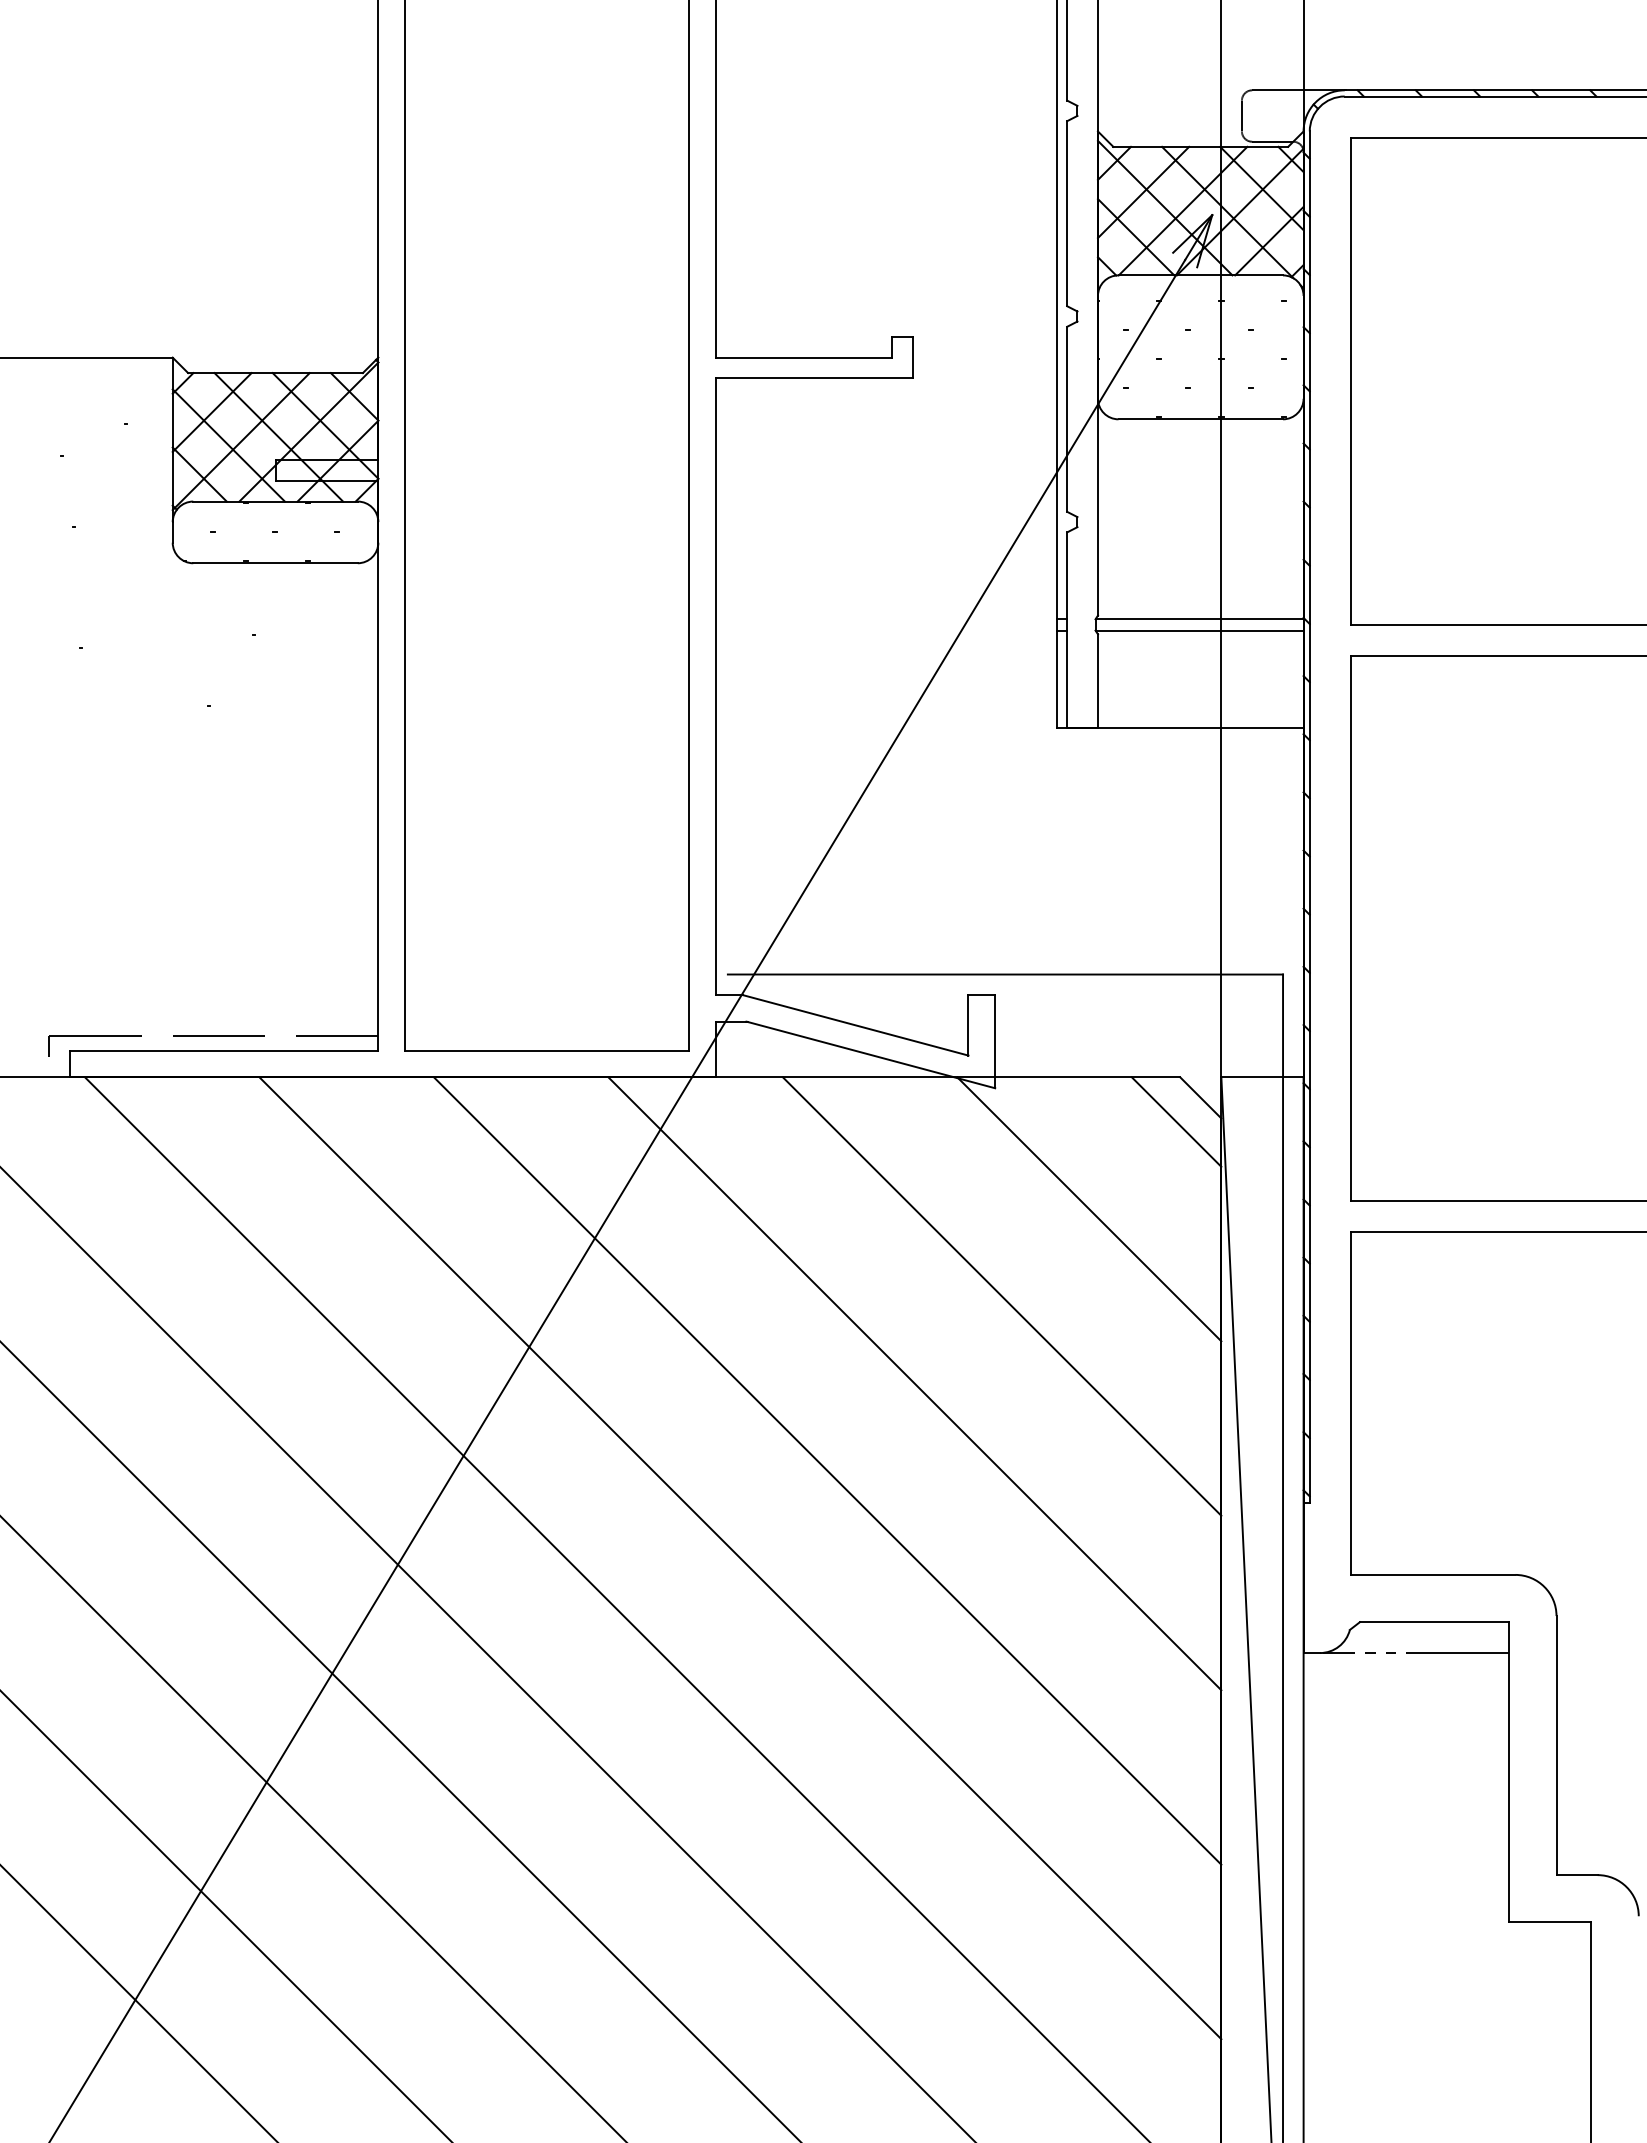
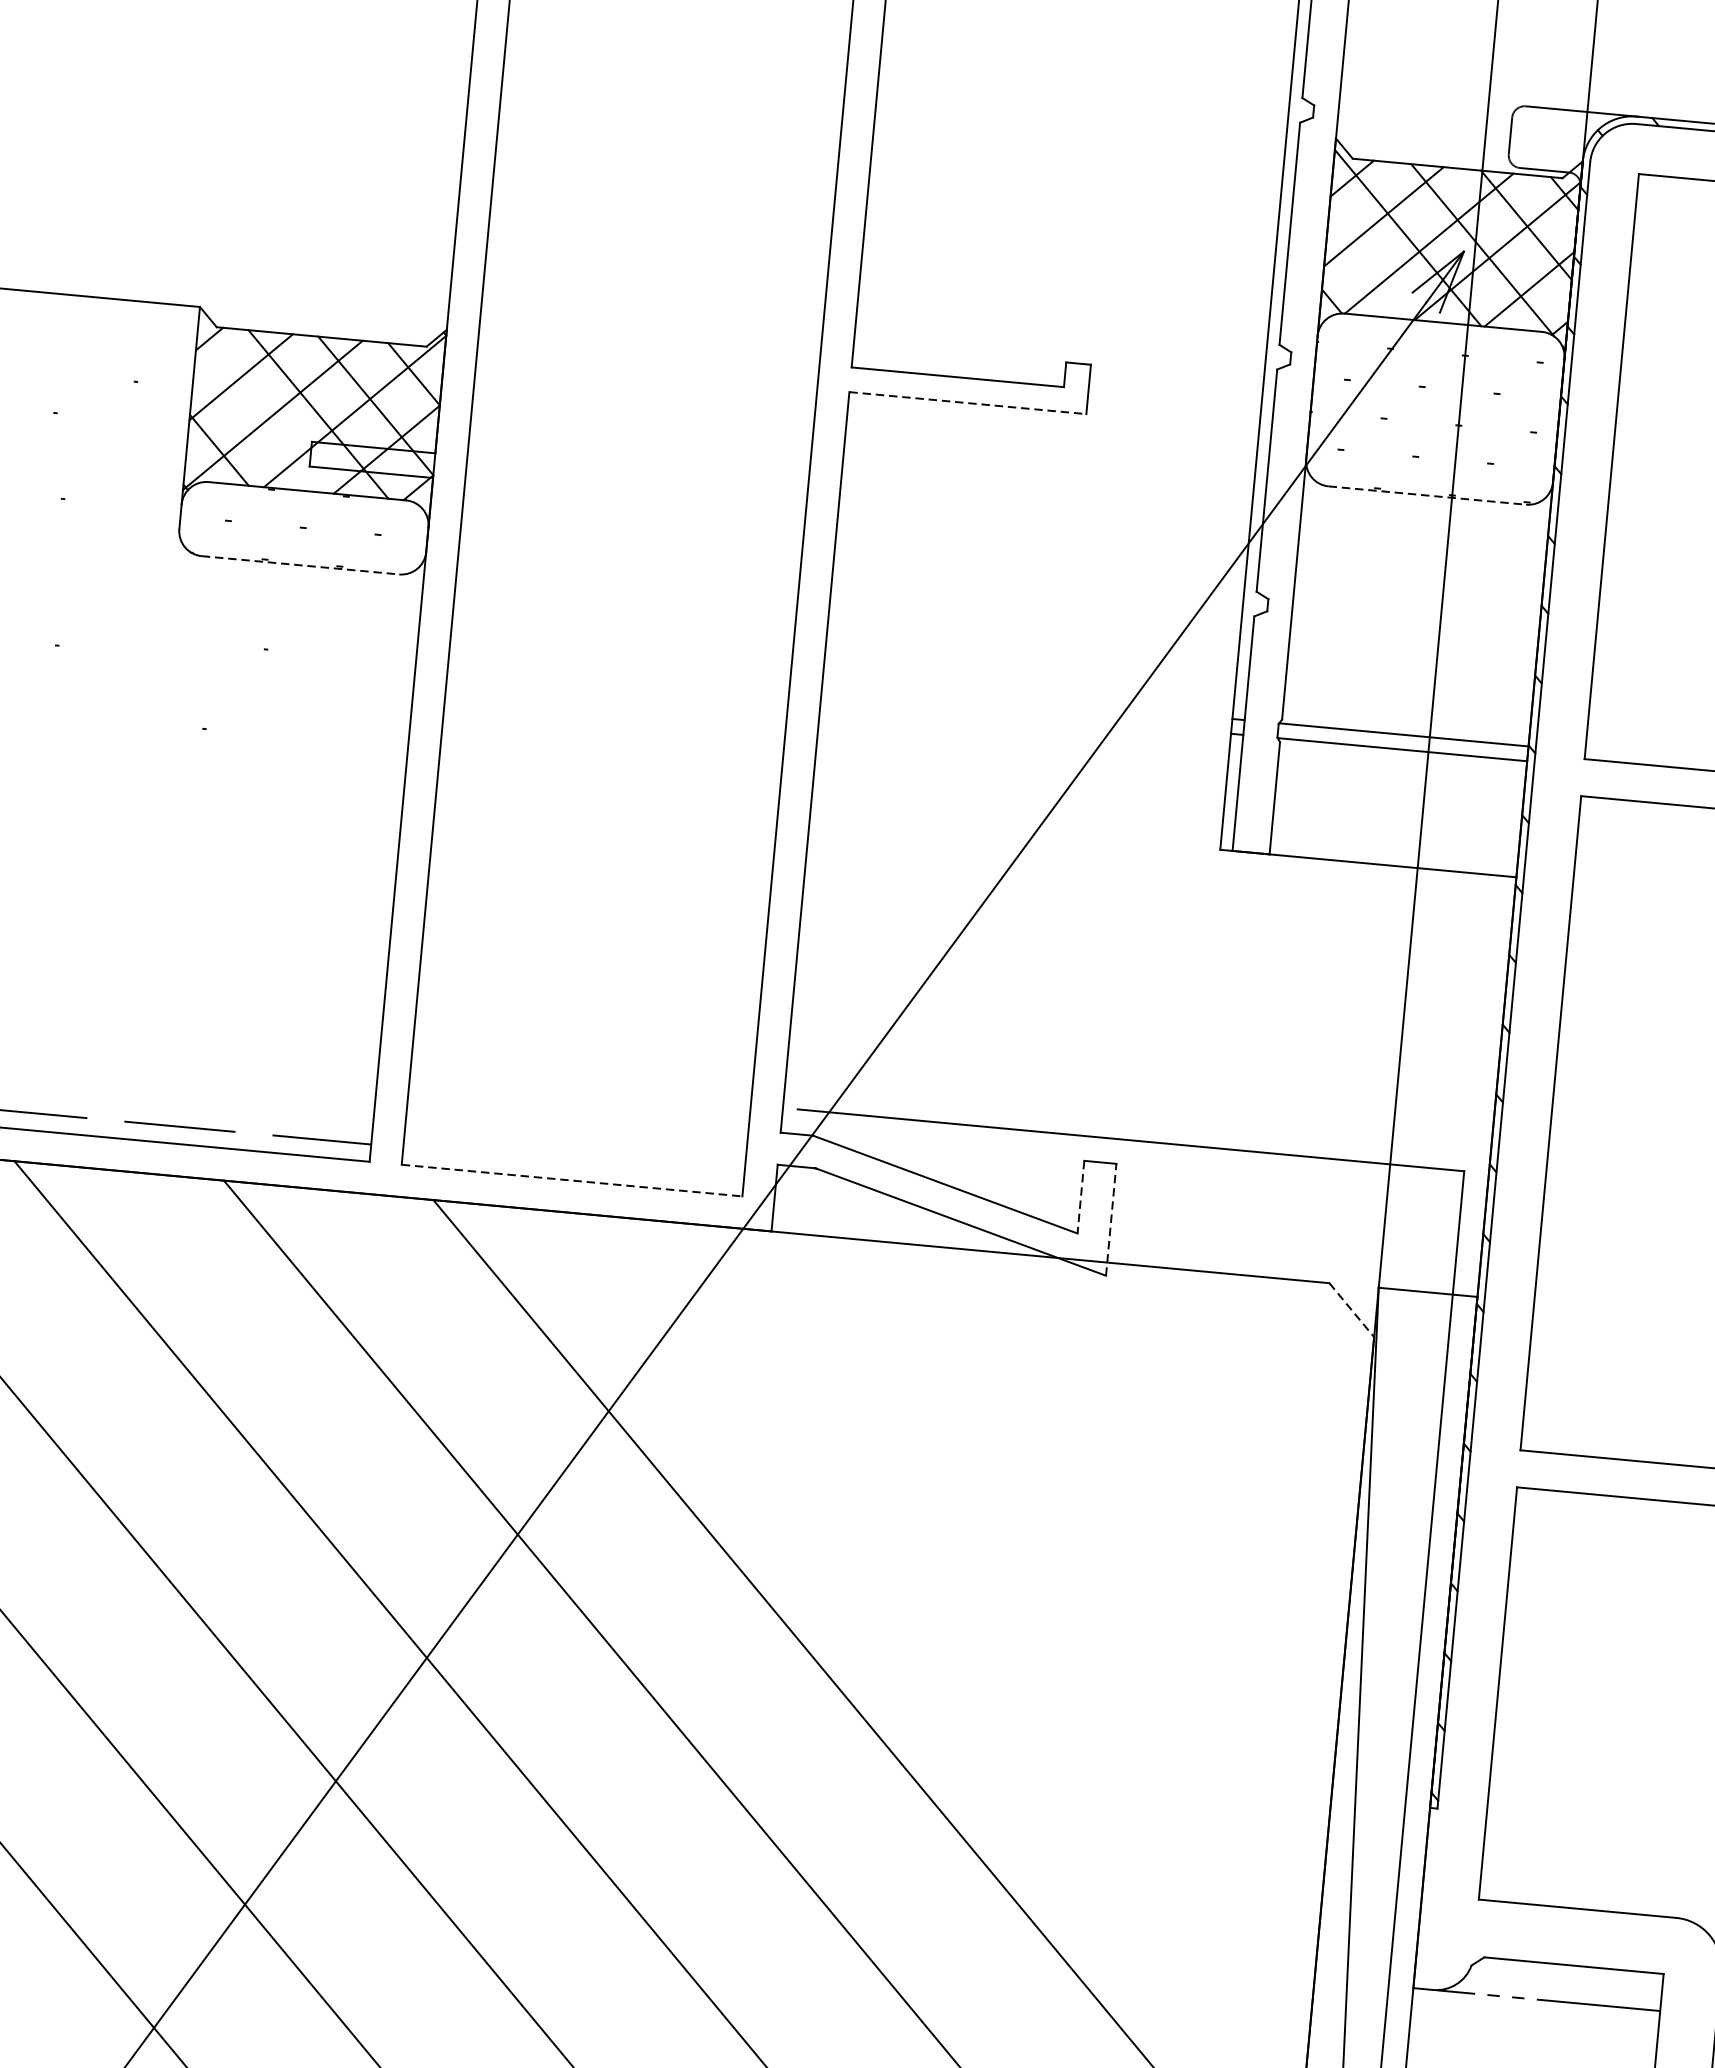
line: (1135, 237) -> (1369, 269), removed
line: (814, 378) -> (968, 403), solid -> dashed
line: (1201, 419) -> (1428, 495), solid -> dashed
line: (228, 445) -> (257, 418), removed
line: (276, 563) -> (301, 565), solid -> dashed
line: (968, 1025) -> (1080, 1197), solid -> dashed
line: (995, 1041) -> (1111, 1219), solid -> dashed
line: (546, 1050) -> (571, 1180), solid -> dashed
line: (1201, 1098) -> (1352, 1310), solid -> dashed
line: (1176, 1121) -> (1319, 1335), removed
line: (1089, 1209) -> (1205, 1431), removed
line: (1001, 1296) -> (1090, 1526), removed
line: (914, 1383) -> (976, 1621), removed

